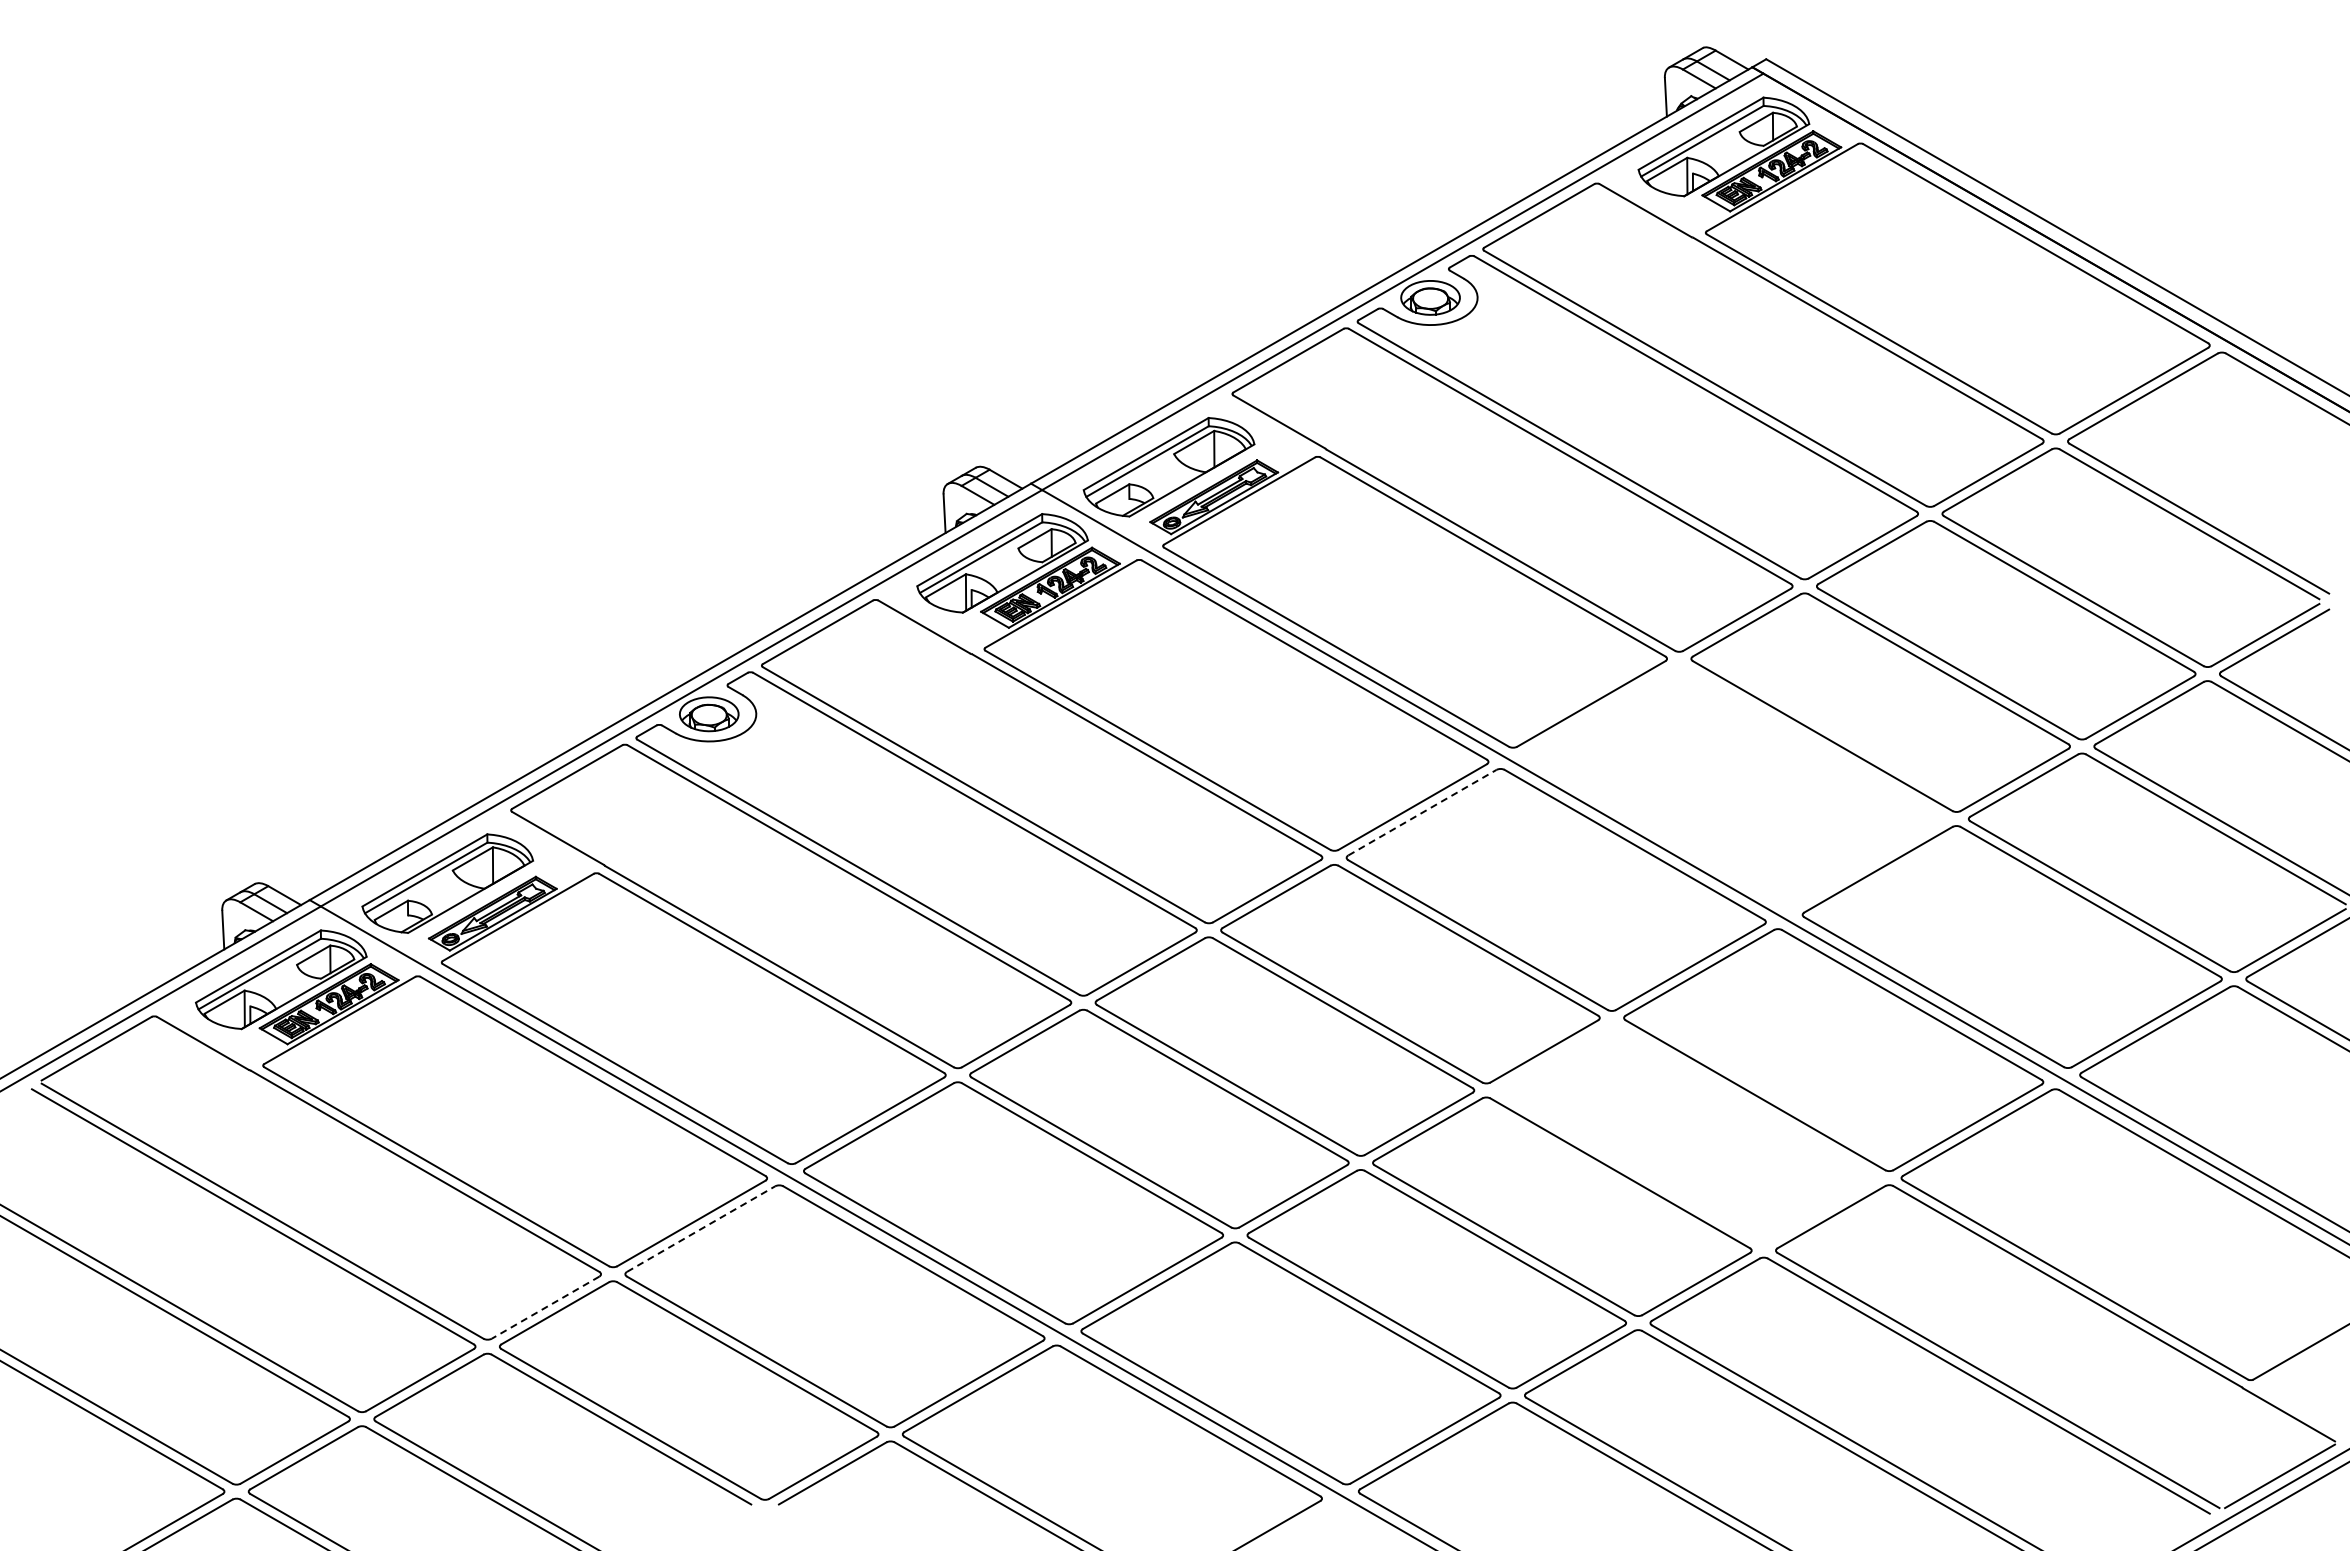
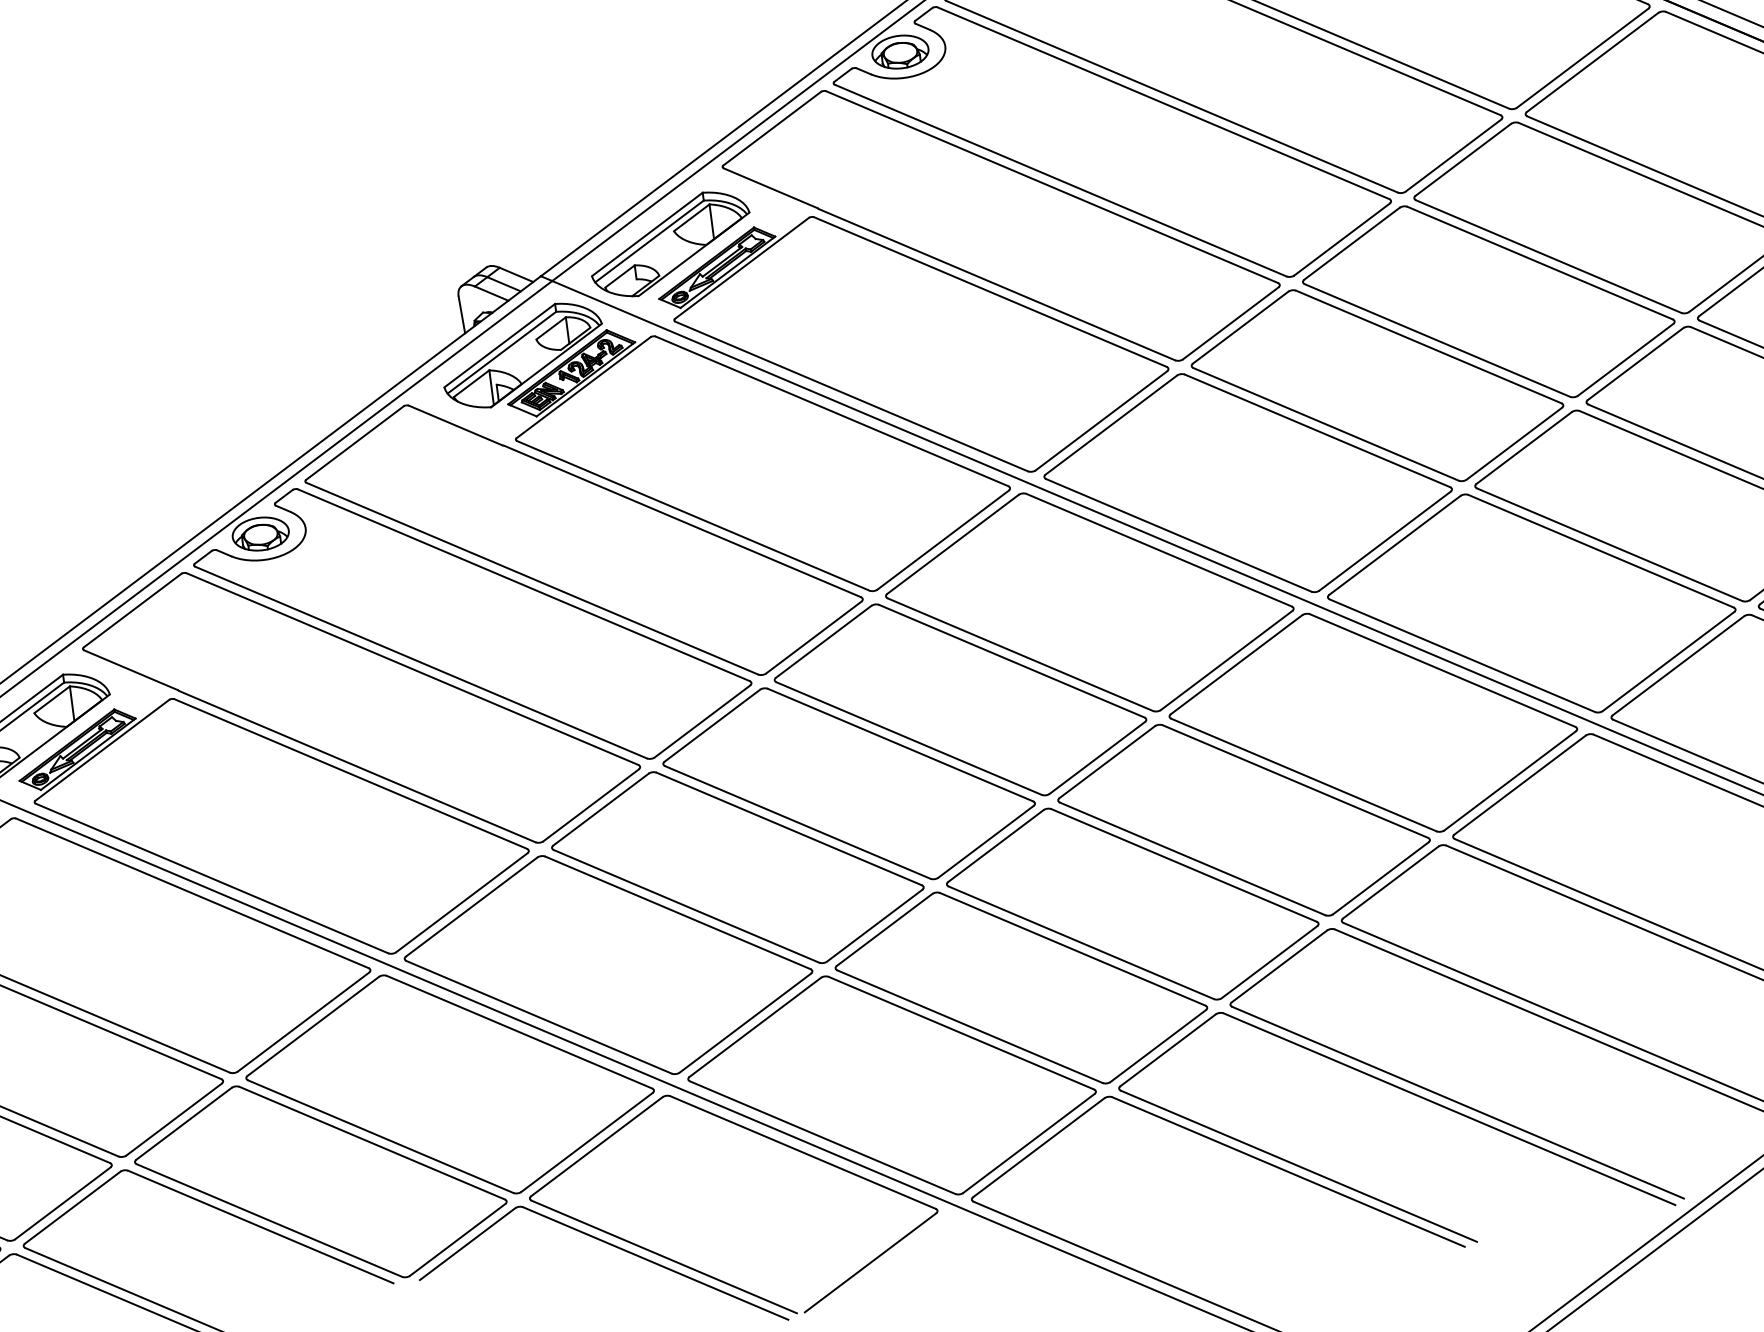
part: (1734, 786) -> (1247, 482), added
line: (1422, 812) -> (953, 544), dashed -> solid
part: (1687, 1134) -> (1243, 820), added
line: (701, 1229) -> (313, 1026), dashed -> solid
line: (545, 1307) -> (174, 1119), dashed -> solid

